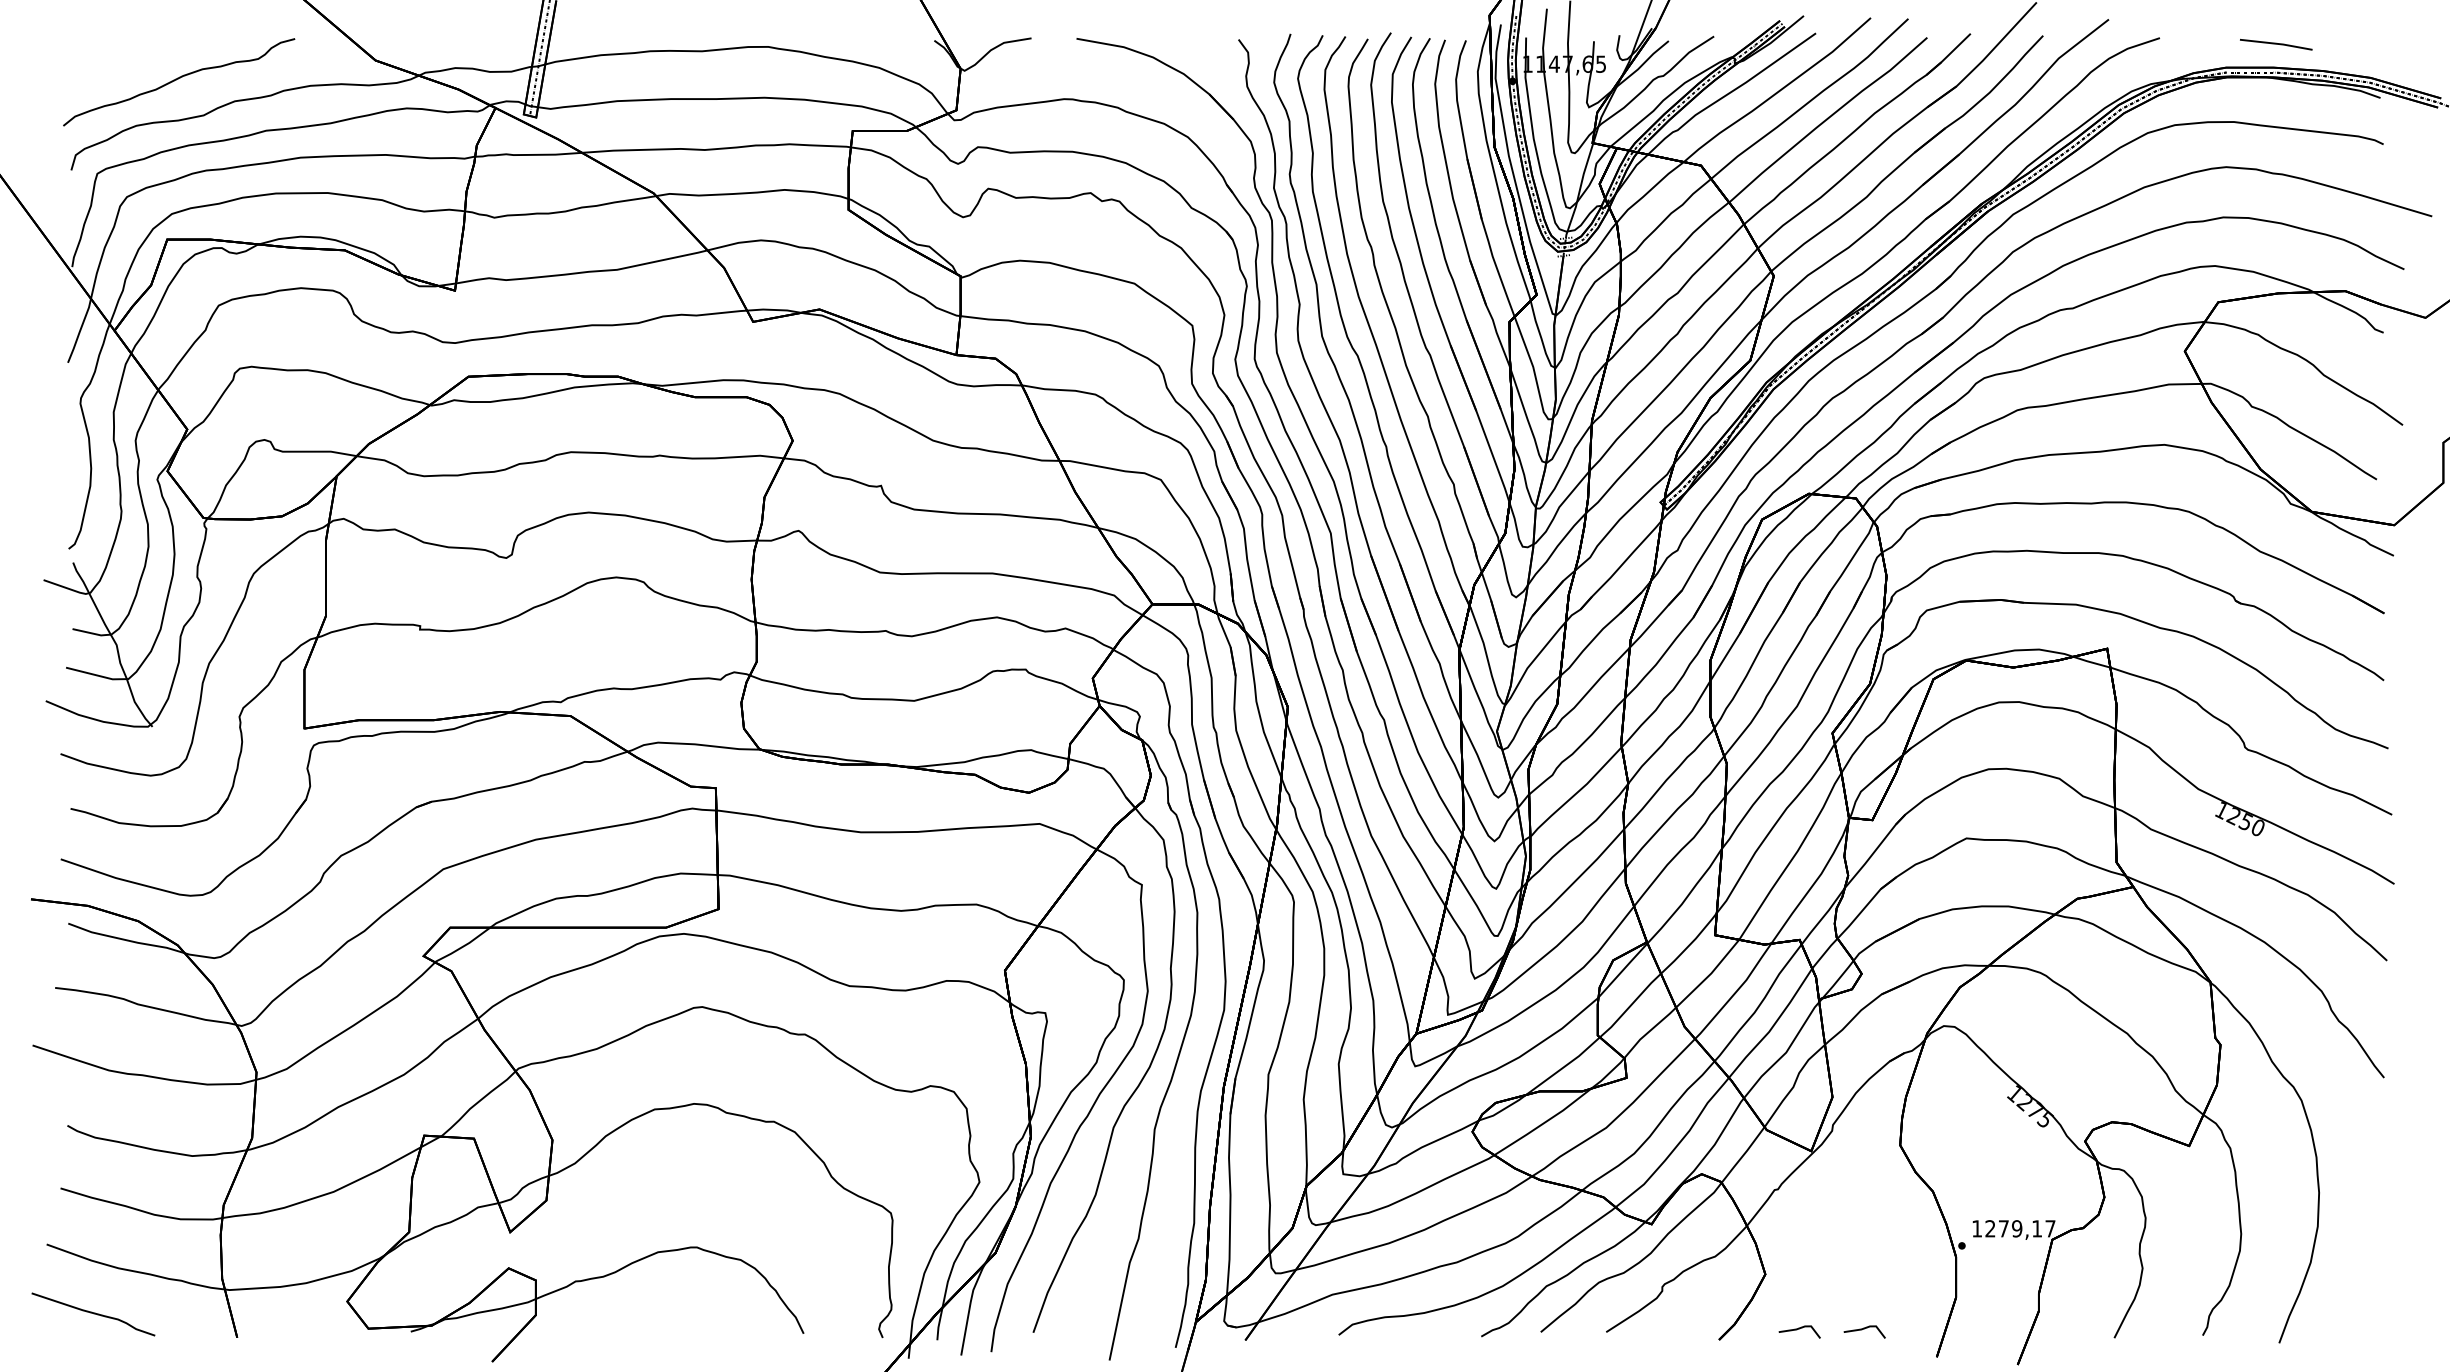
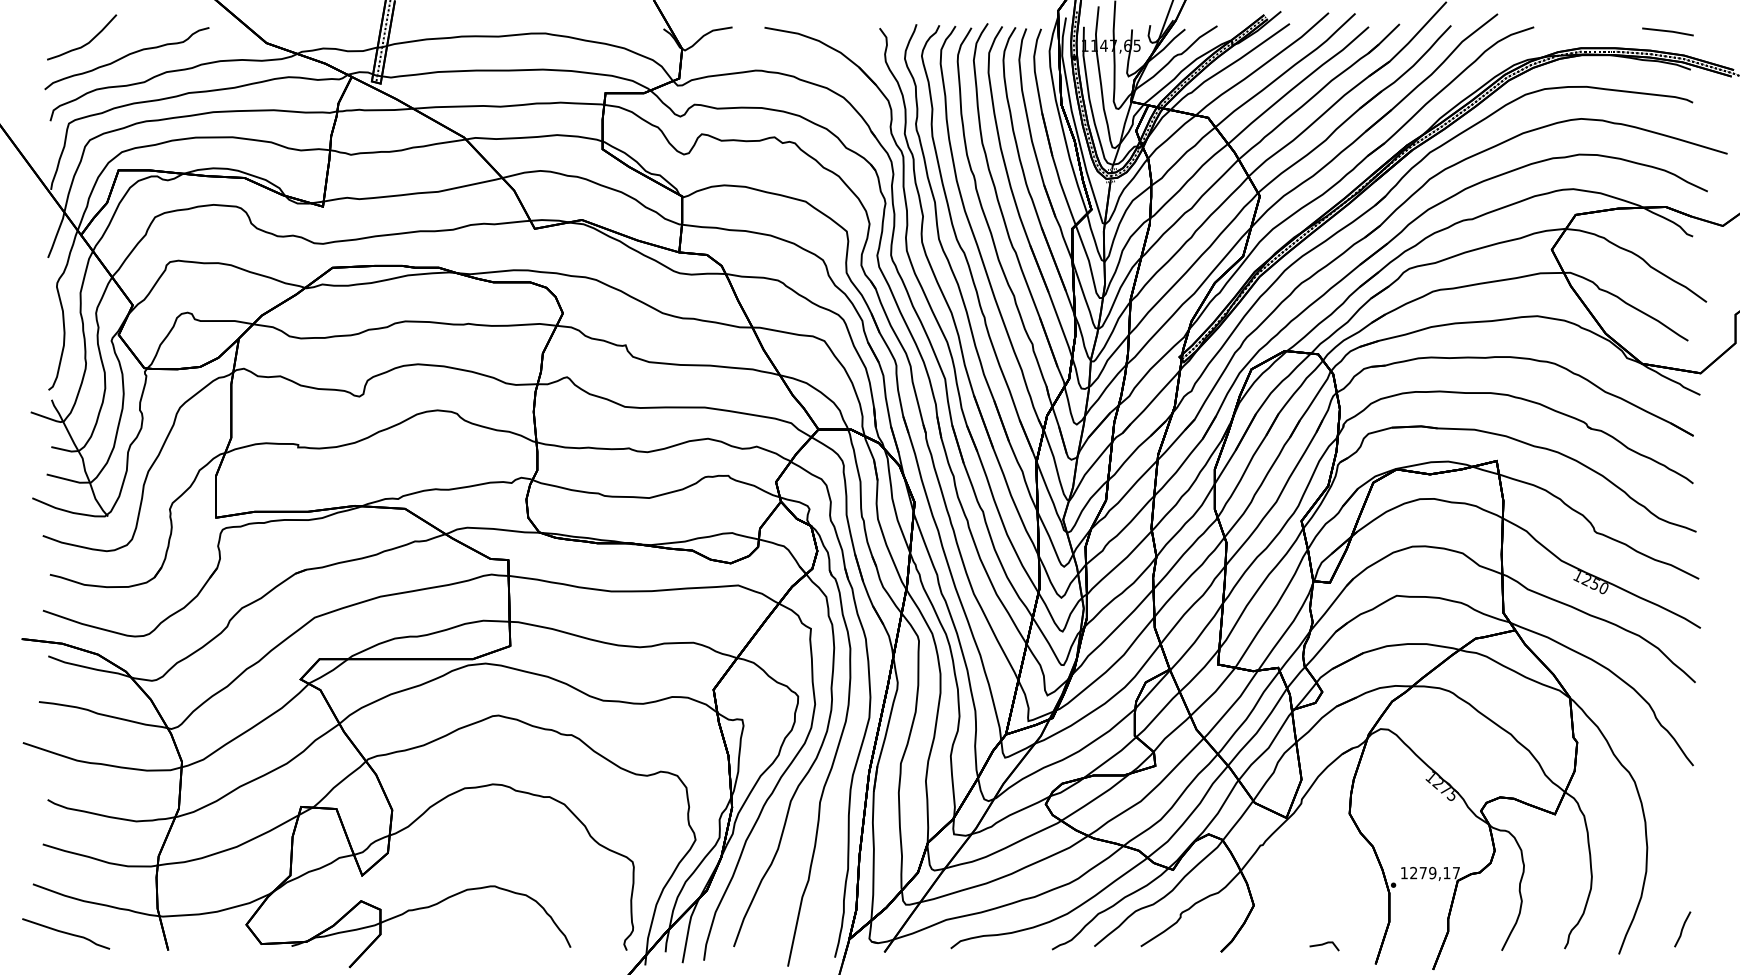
line: (2276, 44) -> (1668, 31), moved
curve: (122, 60) -> (86, 43), added
line: (2368, 1307) -> (1682, 929), added
line: (1799, 1329) -> (1278, 944), removed

